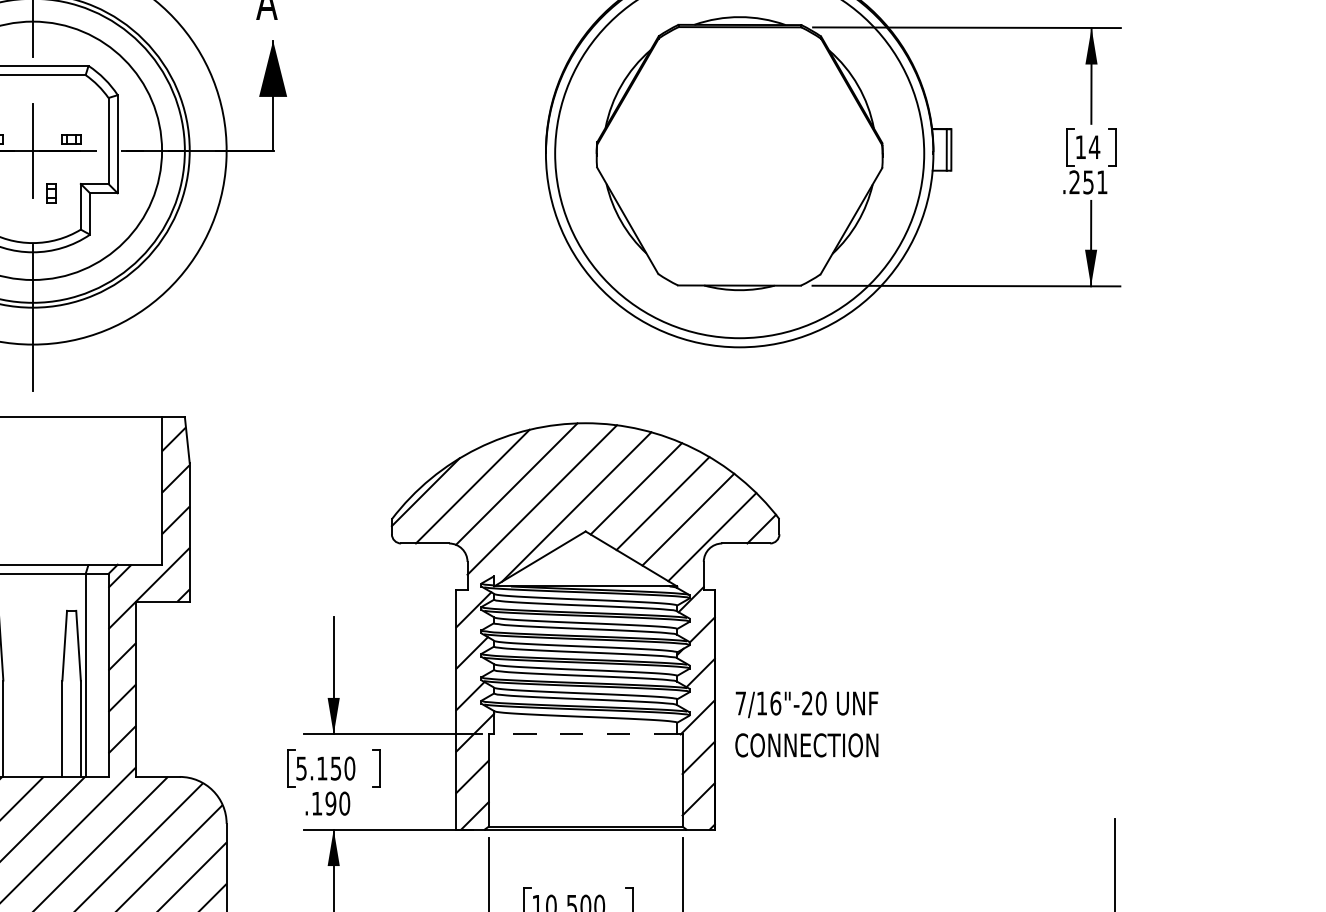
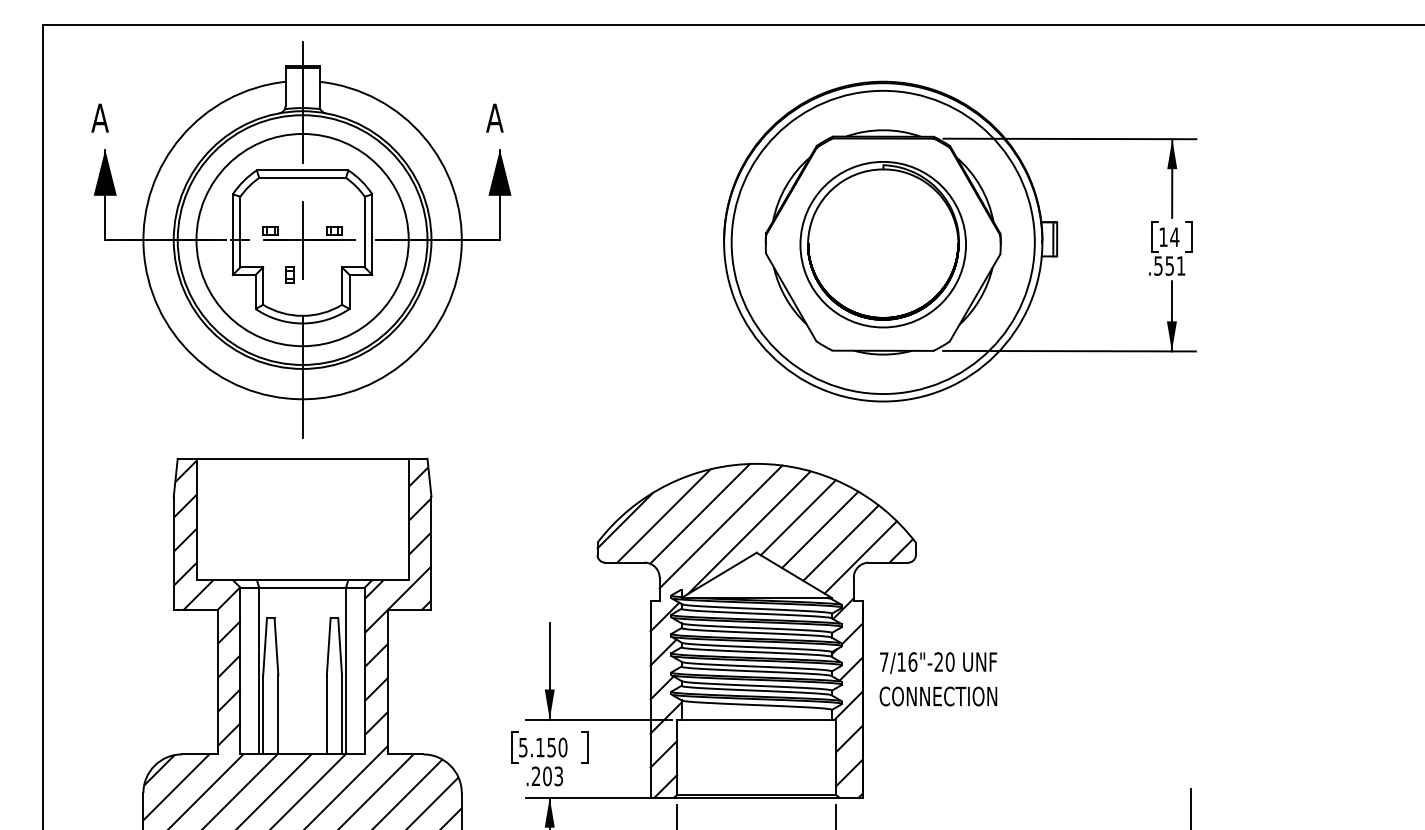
part: (738, 156) -> (882, 244), added
text: (1074, 181) -> (1158, 265), .251 -> .551
part: (51, 192) -> (289, 274), moved
text: (806, 724) -> (938, 679), moved
line: (585, 734) -> (756, 719), dashed -> solid
text: (330, 803) -> (547, 776), .190 -> .203

